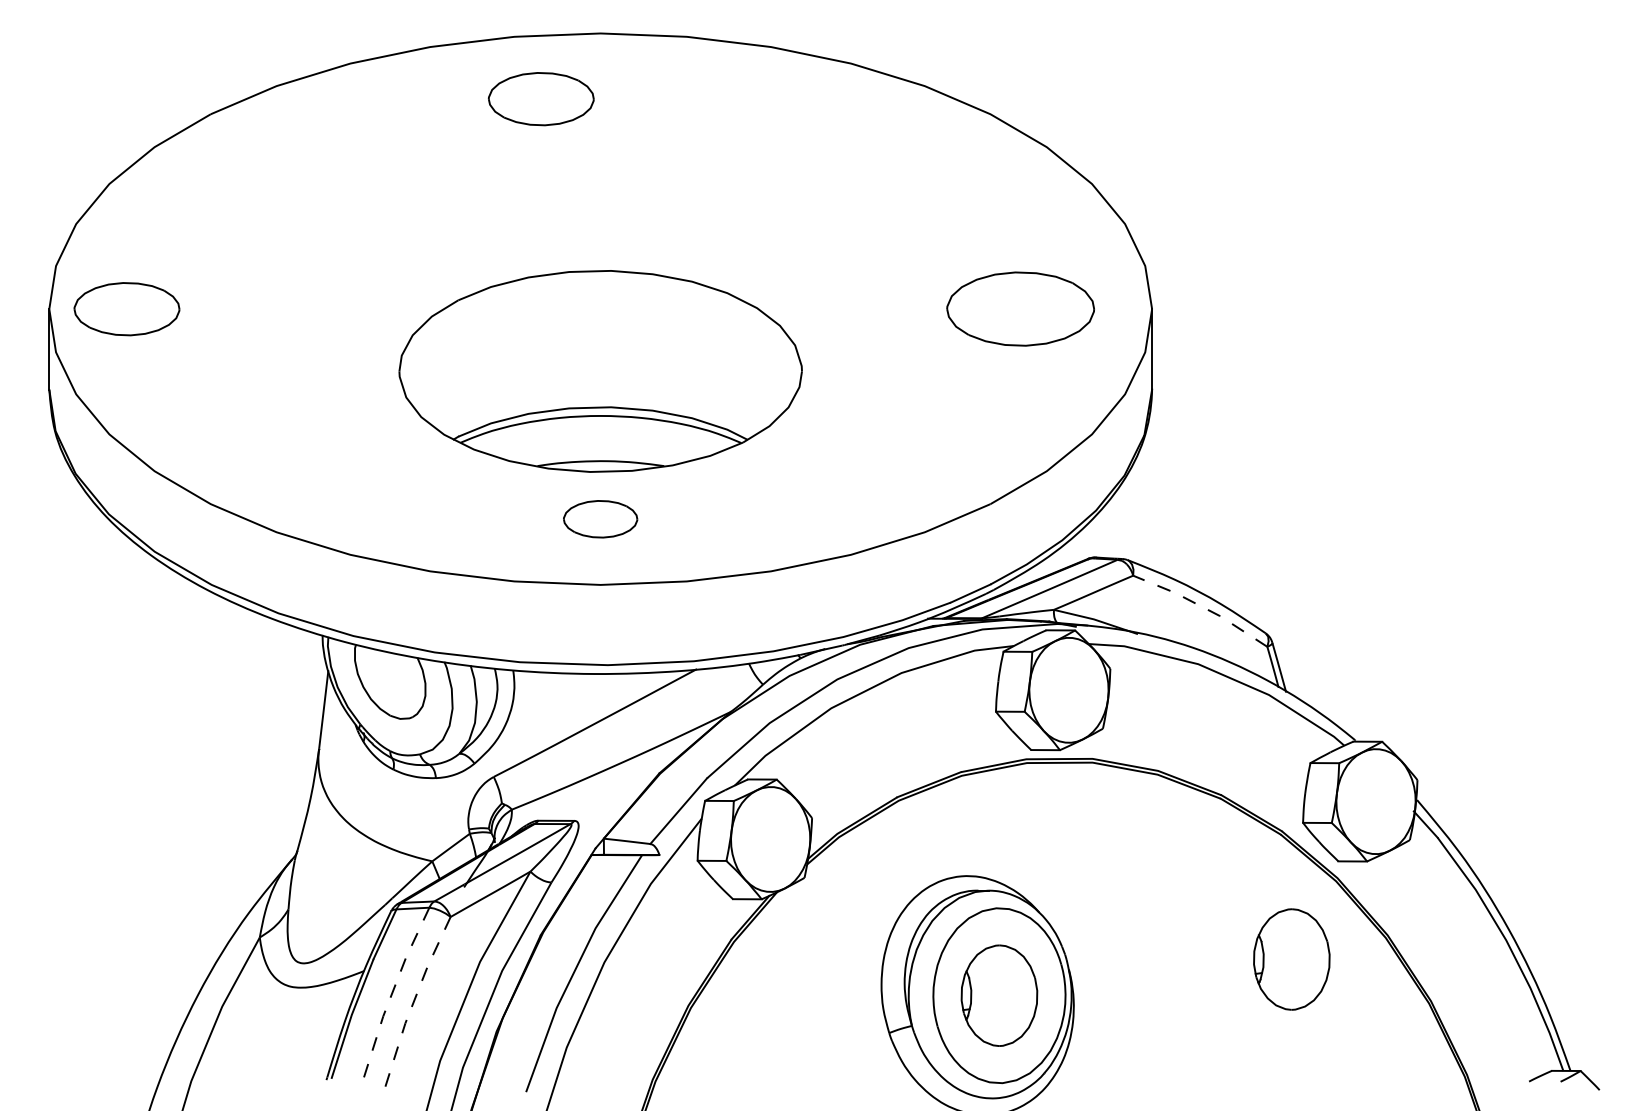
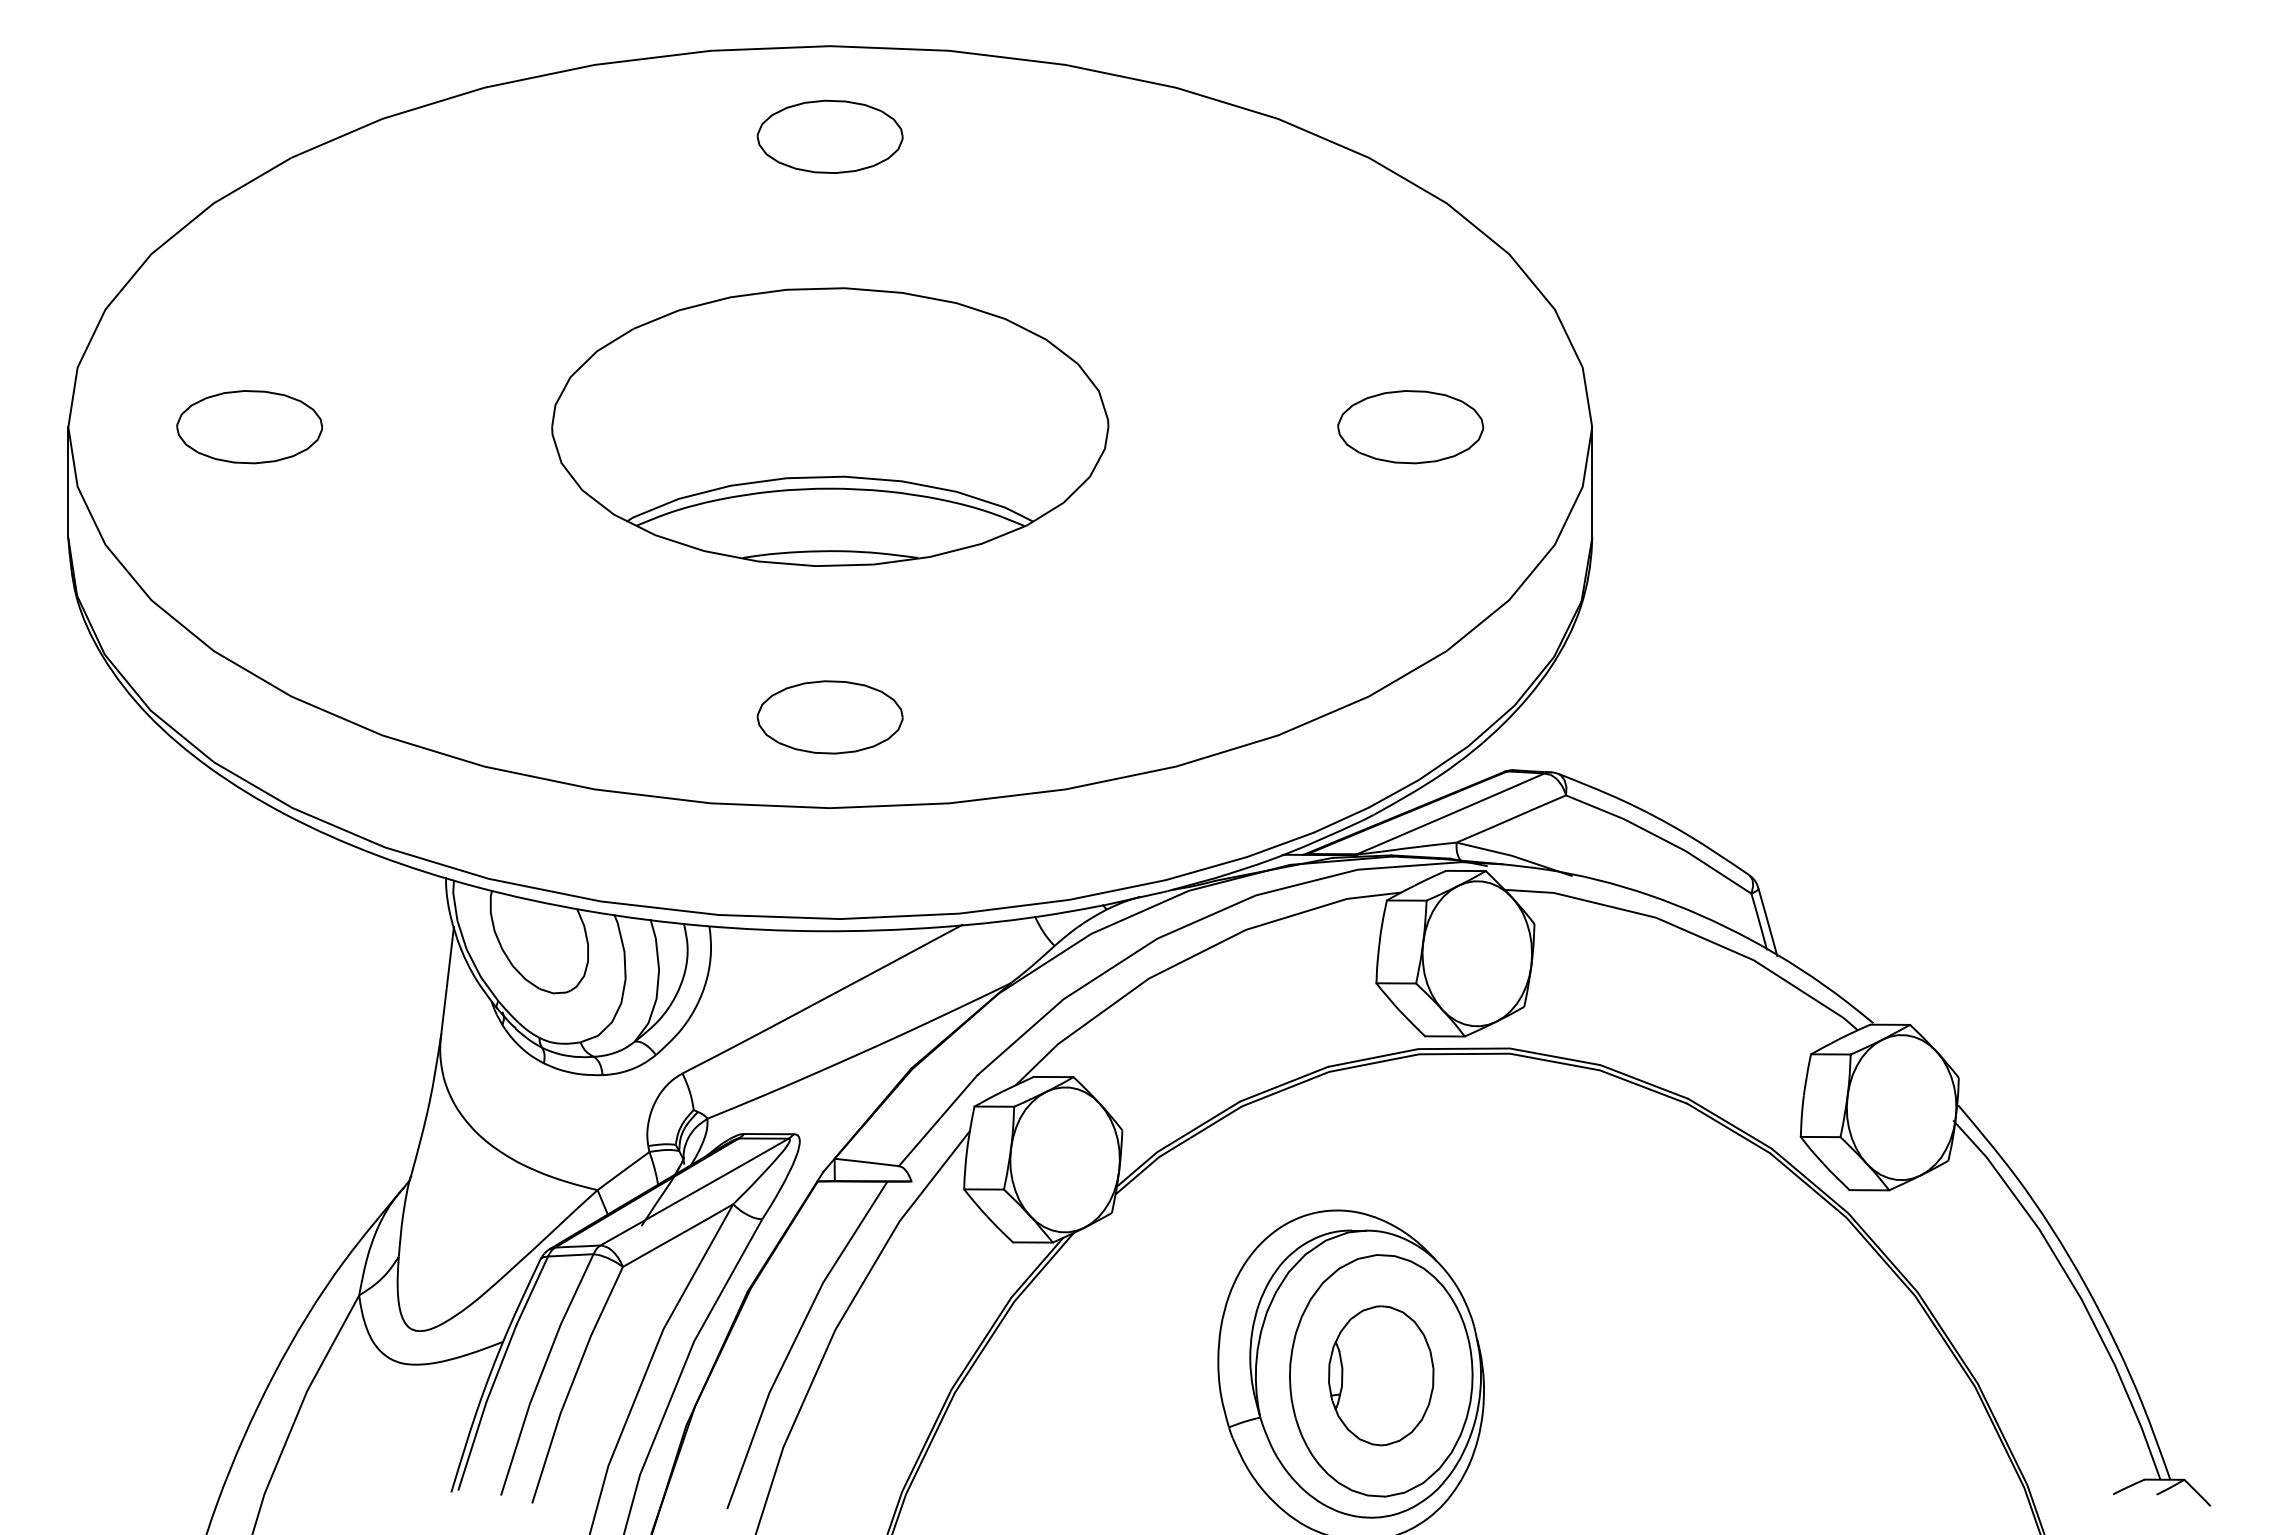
part: (540, 98) -> (829, 136), moved
part: (126, 309) -> (249, 427), moved
part: (1020, 309) -> (1410, 427), size x0.71
part: (600, 370) -> (830, 426), moved
part: (600, 519) -> (829, 717), size x1.43
line: (1202, 606) -> (1662, 838), dashed -> solid
part: (1292, 959) -> (1785, 1325), removed
line: (392, 993) -> (542, 1372), dashed -> solid
line: (414, 1001) -> (572, 1383), dashed -> solid

